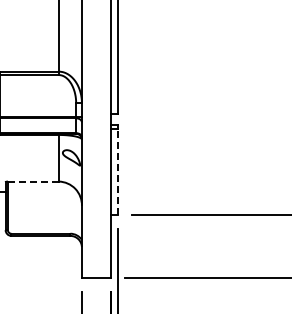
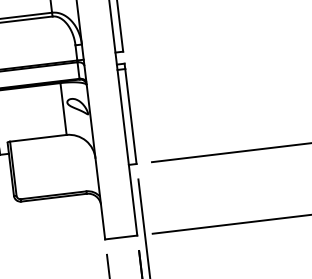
line: (117, 172) -> (130, 117), dashed -> solid
line: (33, 181) -> (38, 138), dashed -> solid

